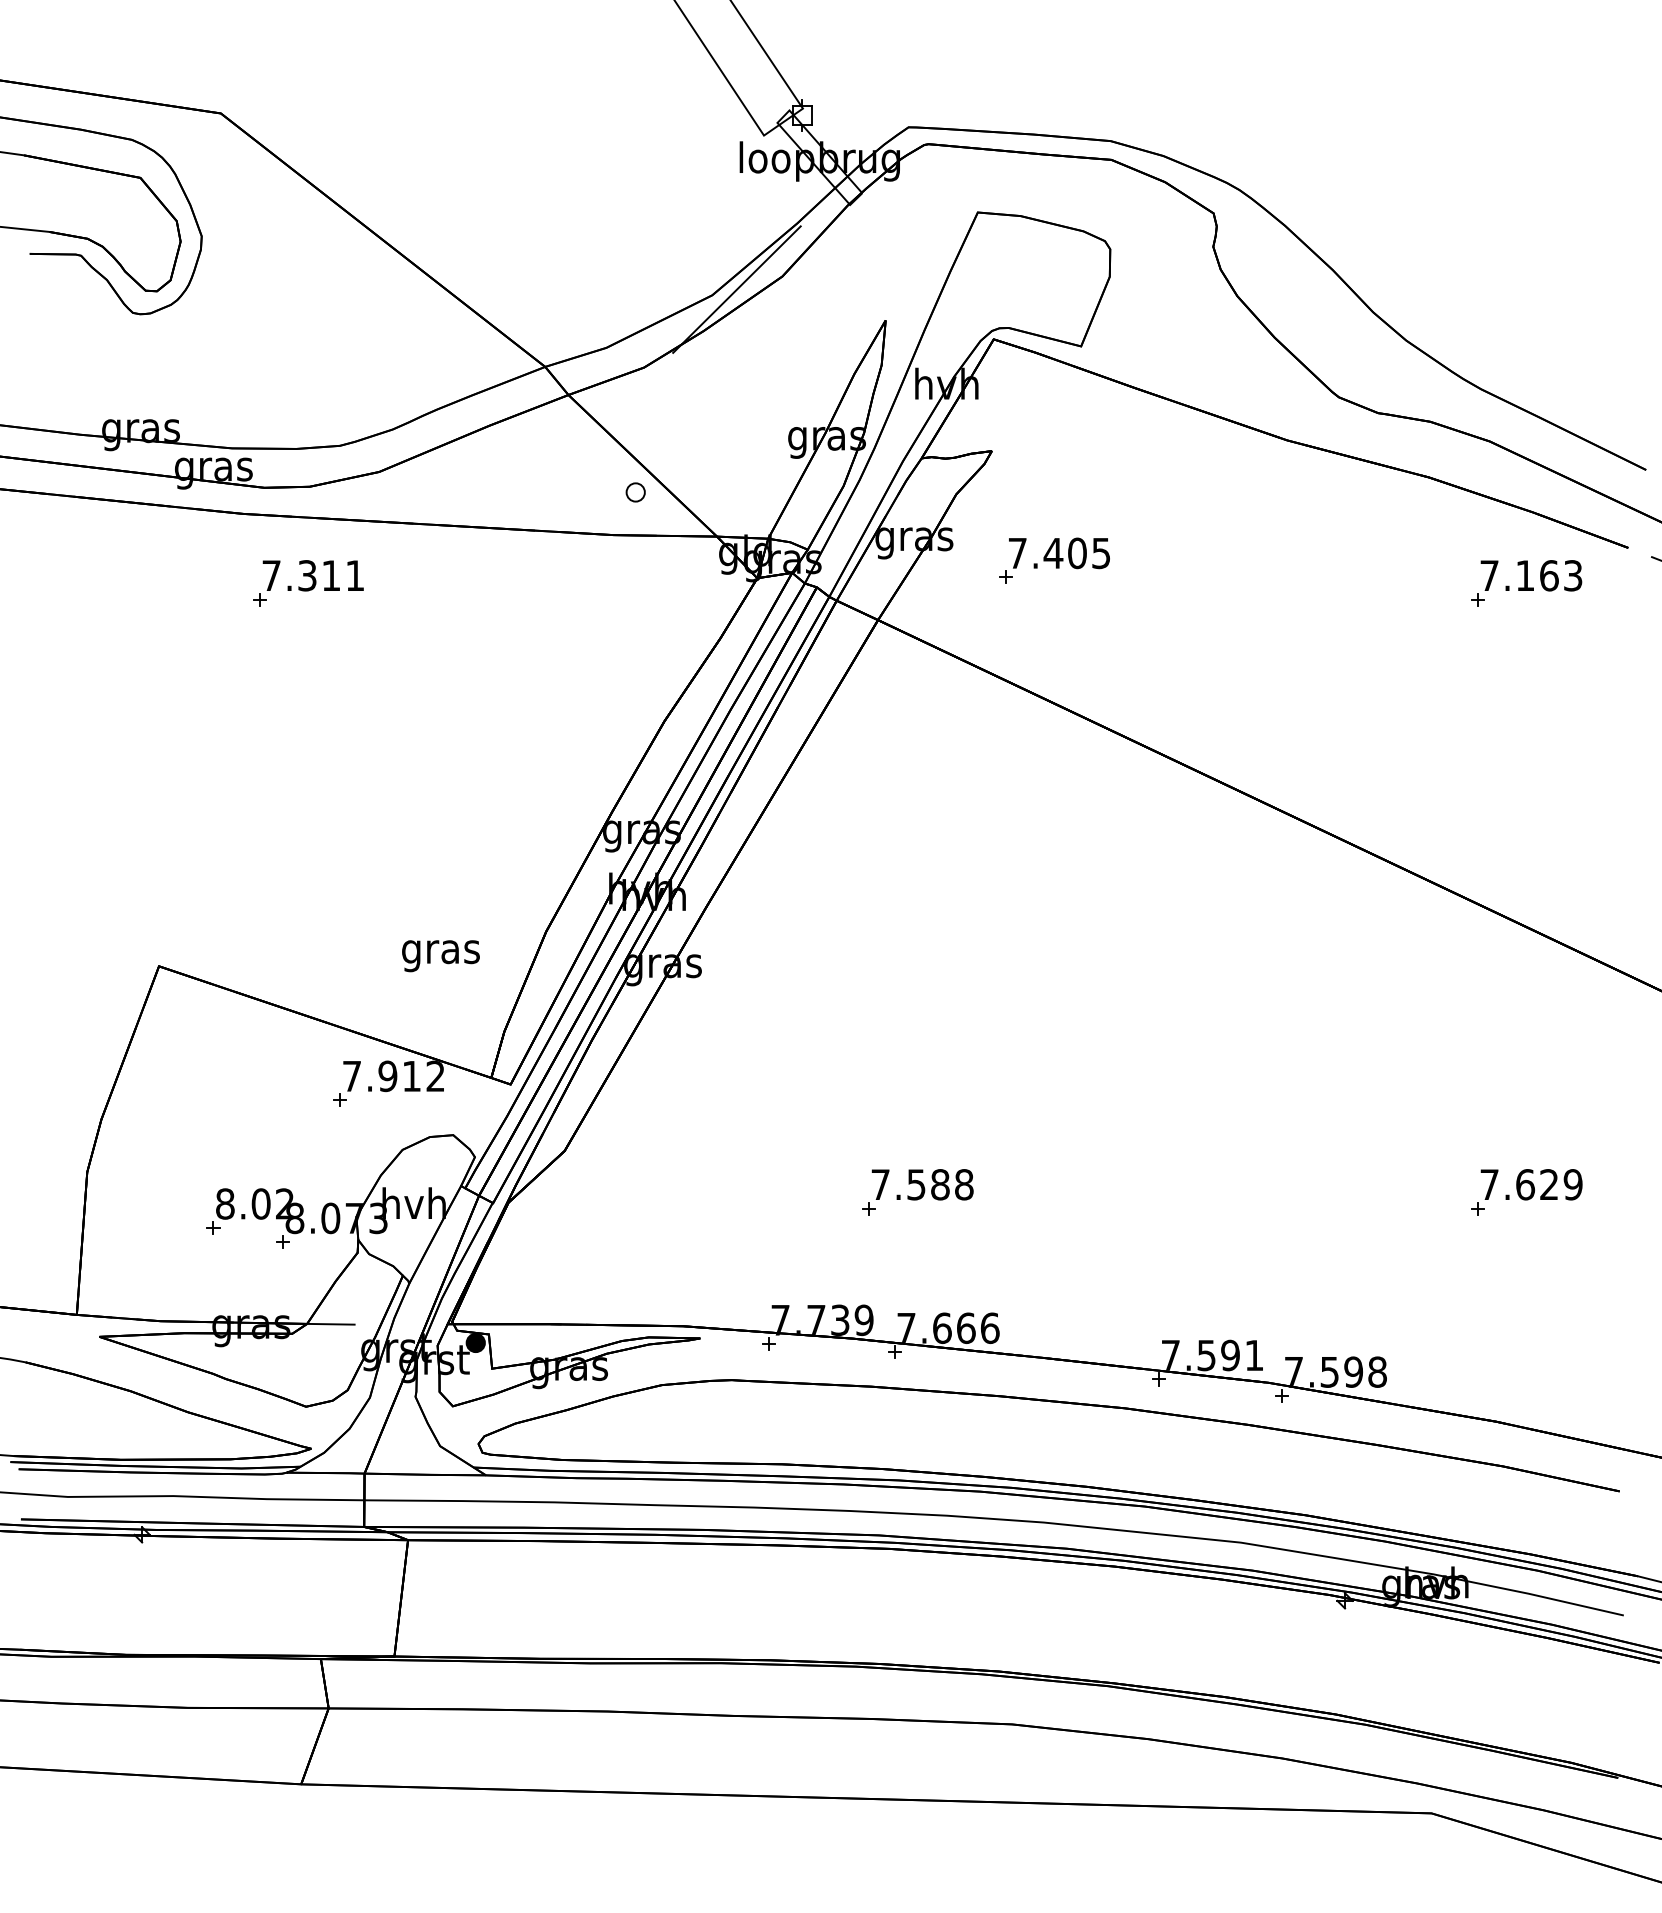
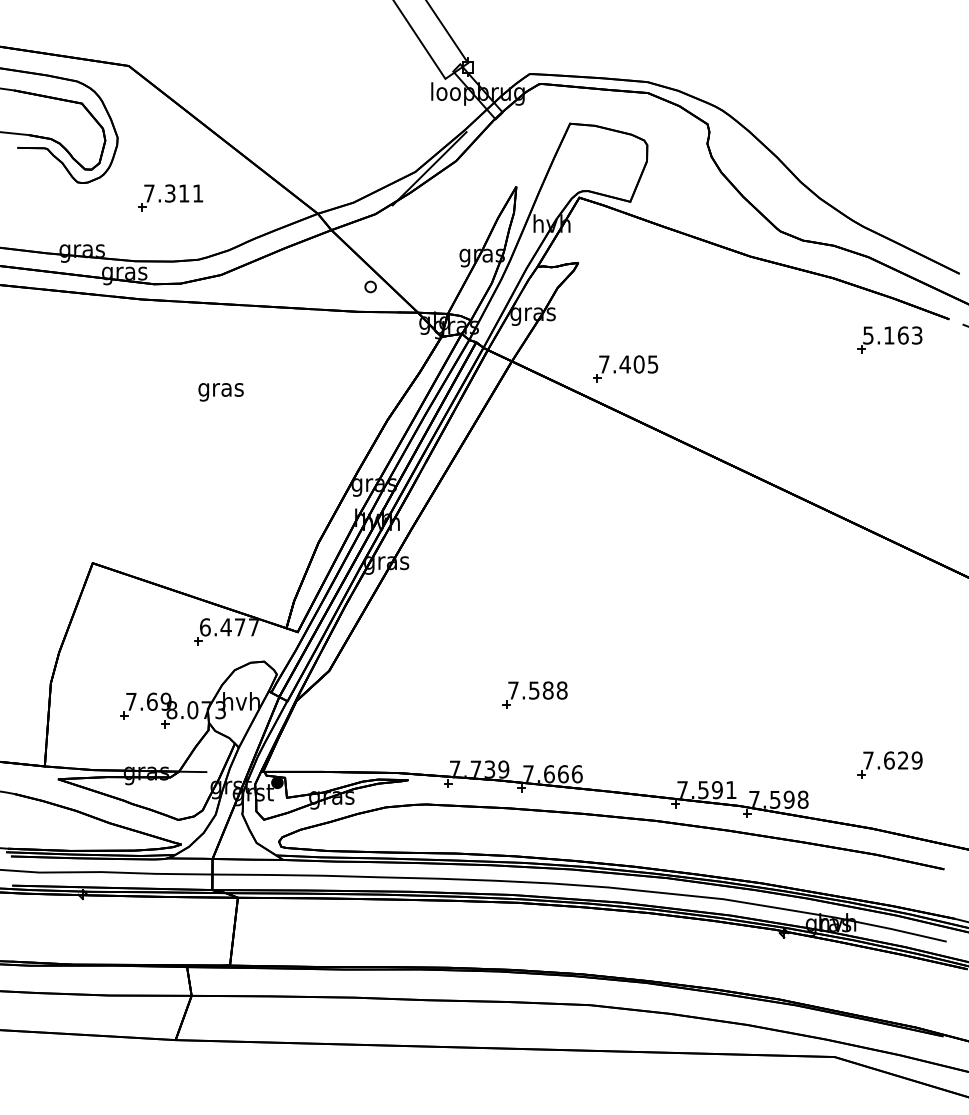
part: (1053, 560) -> (625, 368), moved
text: (1489, 575) -> (868, 335), 7.163 -> 5.163
part: (307, 582) -> (170, 197), moved
text: (439, 956) -> (220, 392), moved
text: (393, 1076) -> (229, 627), 7.912 -> 6.477
part: (1525, 1191) -> (889, 764), moved
text: (254, 1203) -> (148, 701), 8.02 -> 7.69

